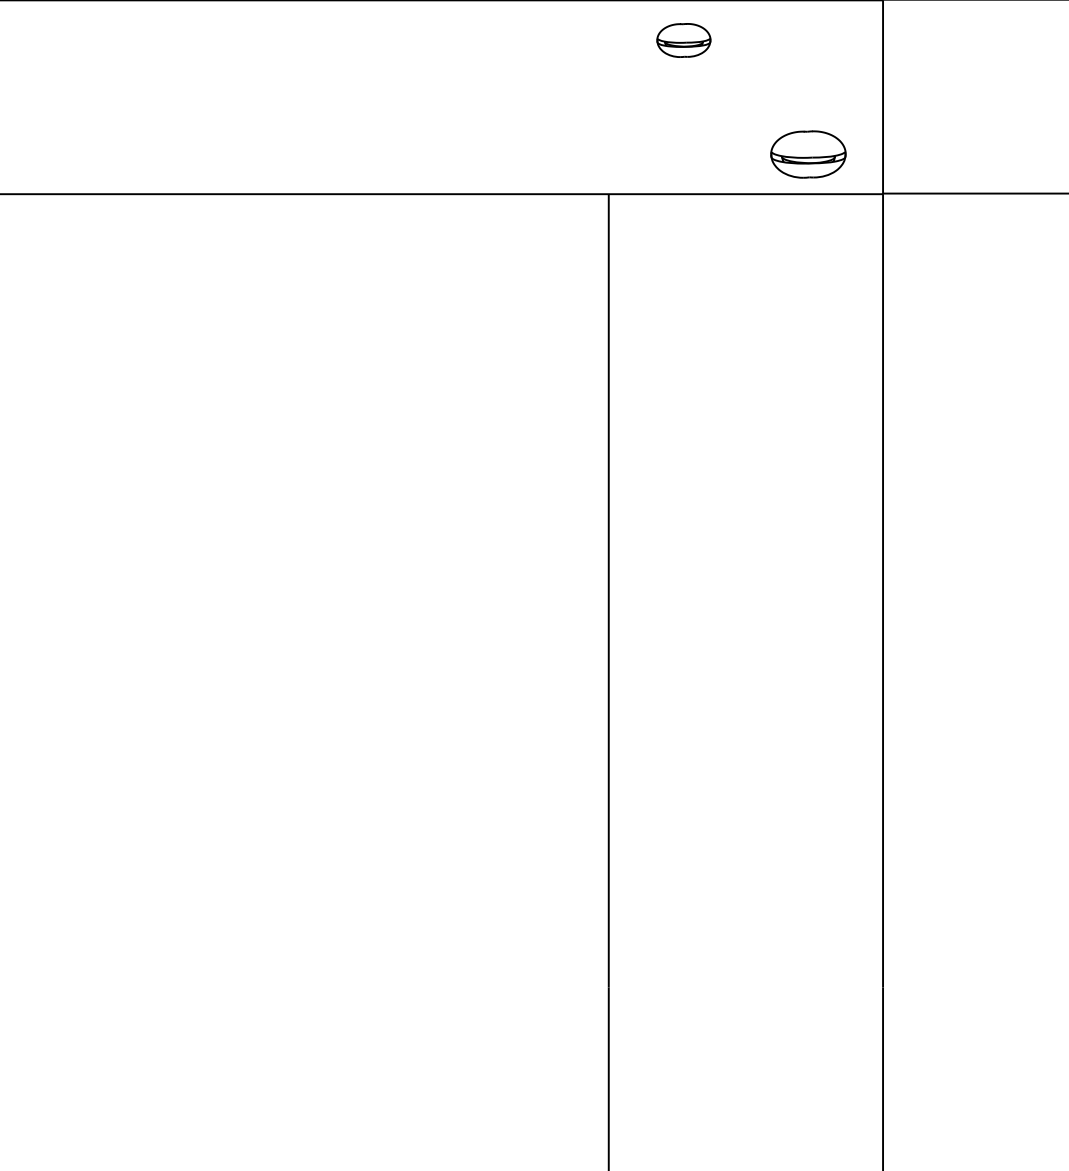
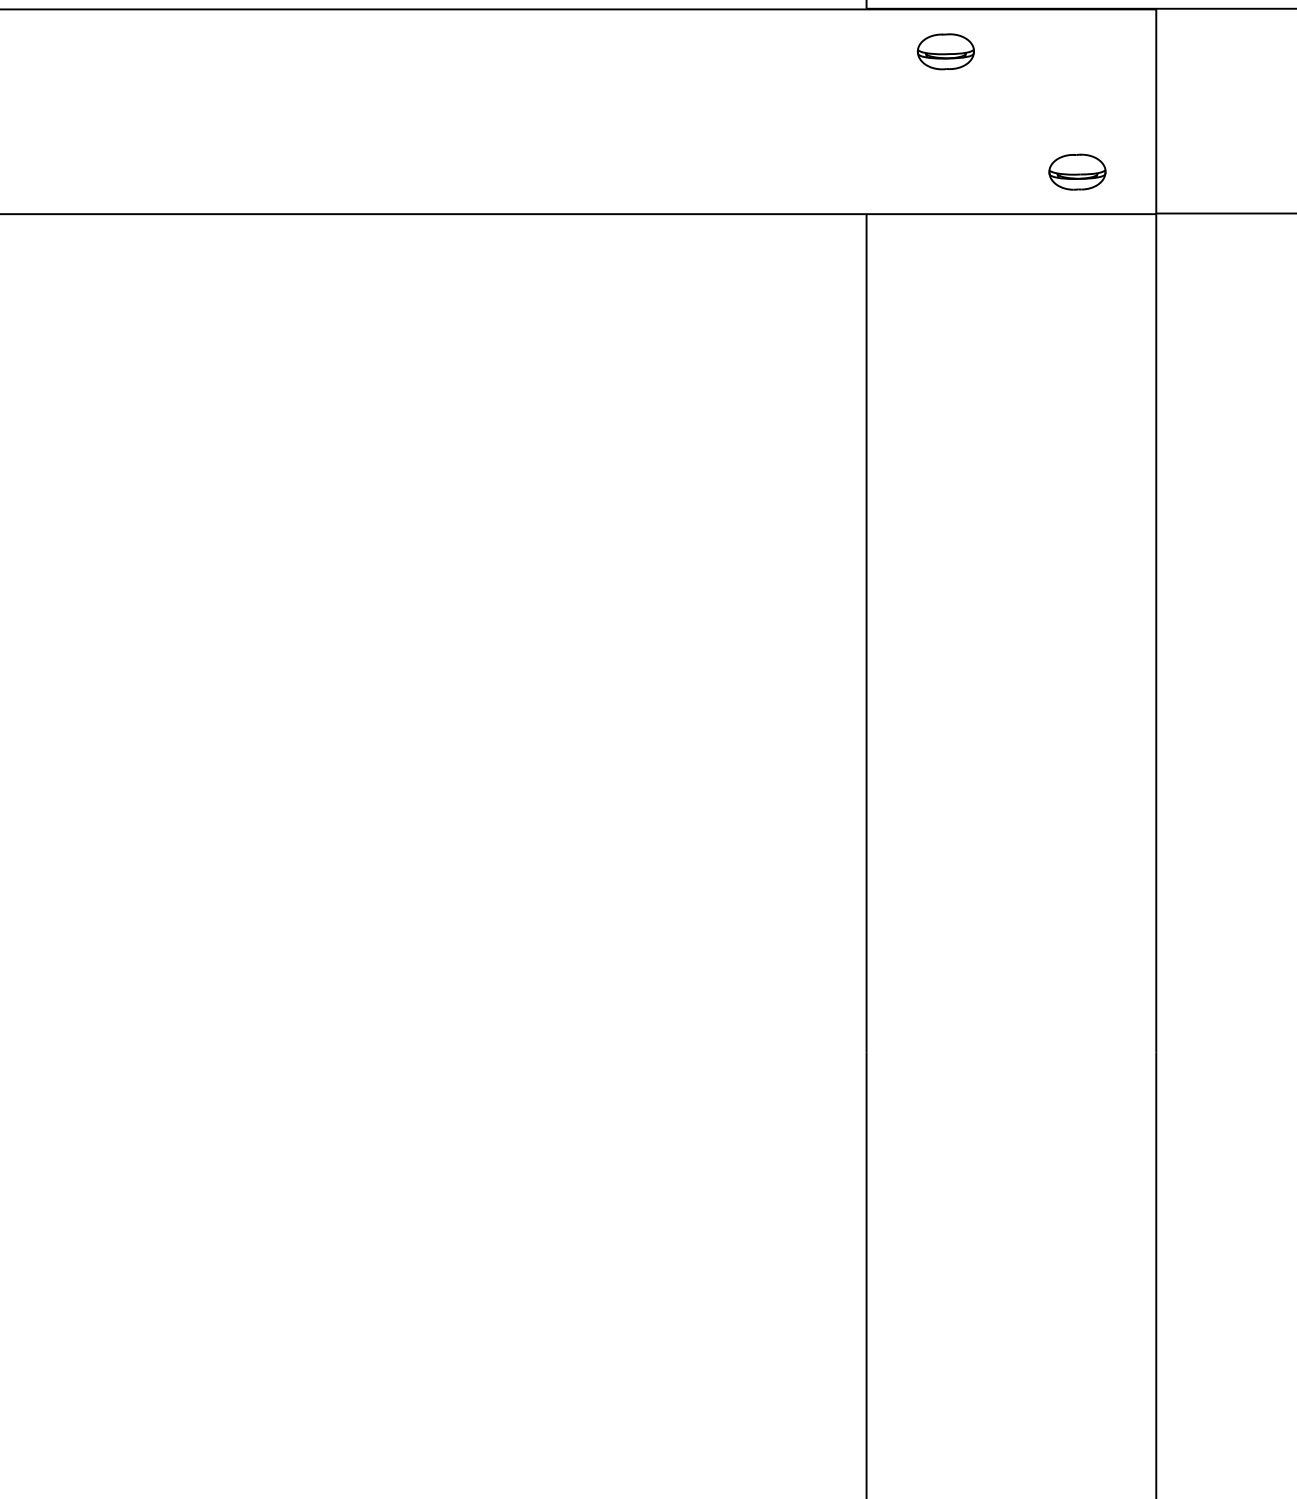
part: (808, 153) -> (1077, 171), size x0.71

